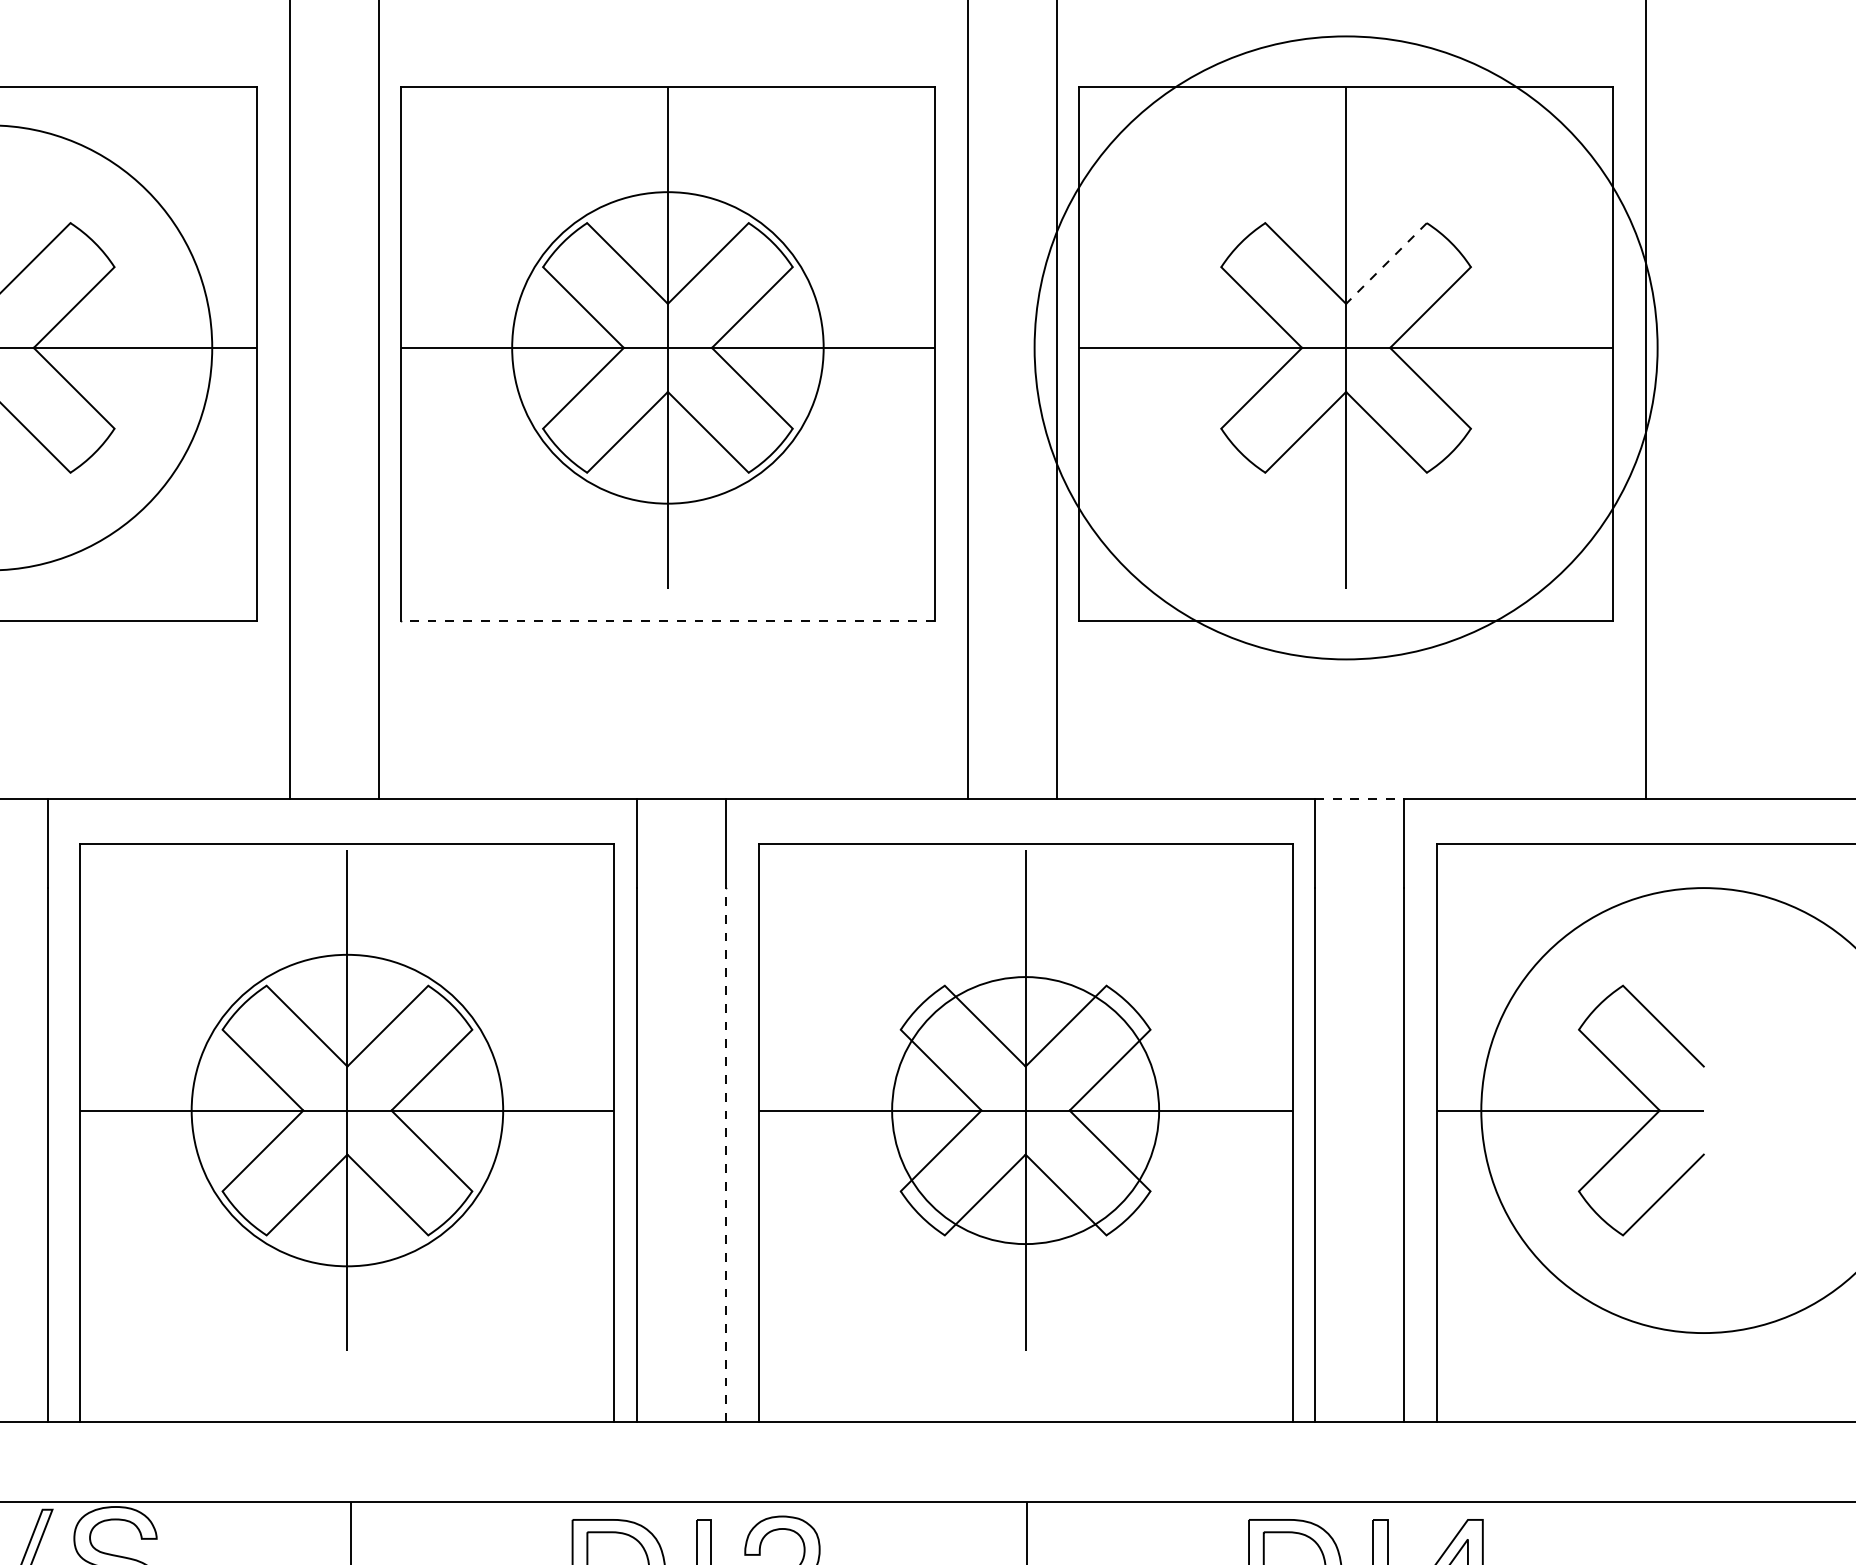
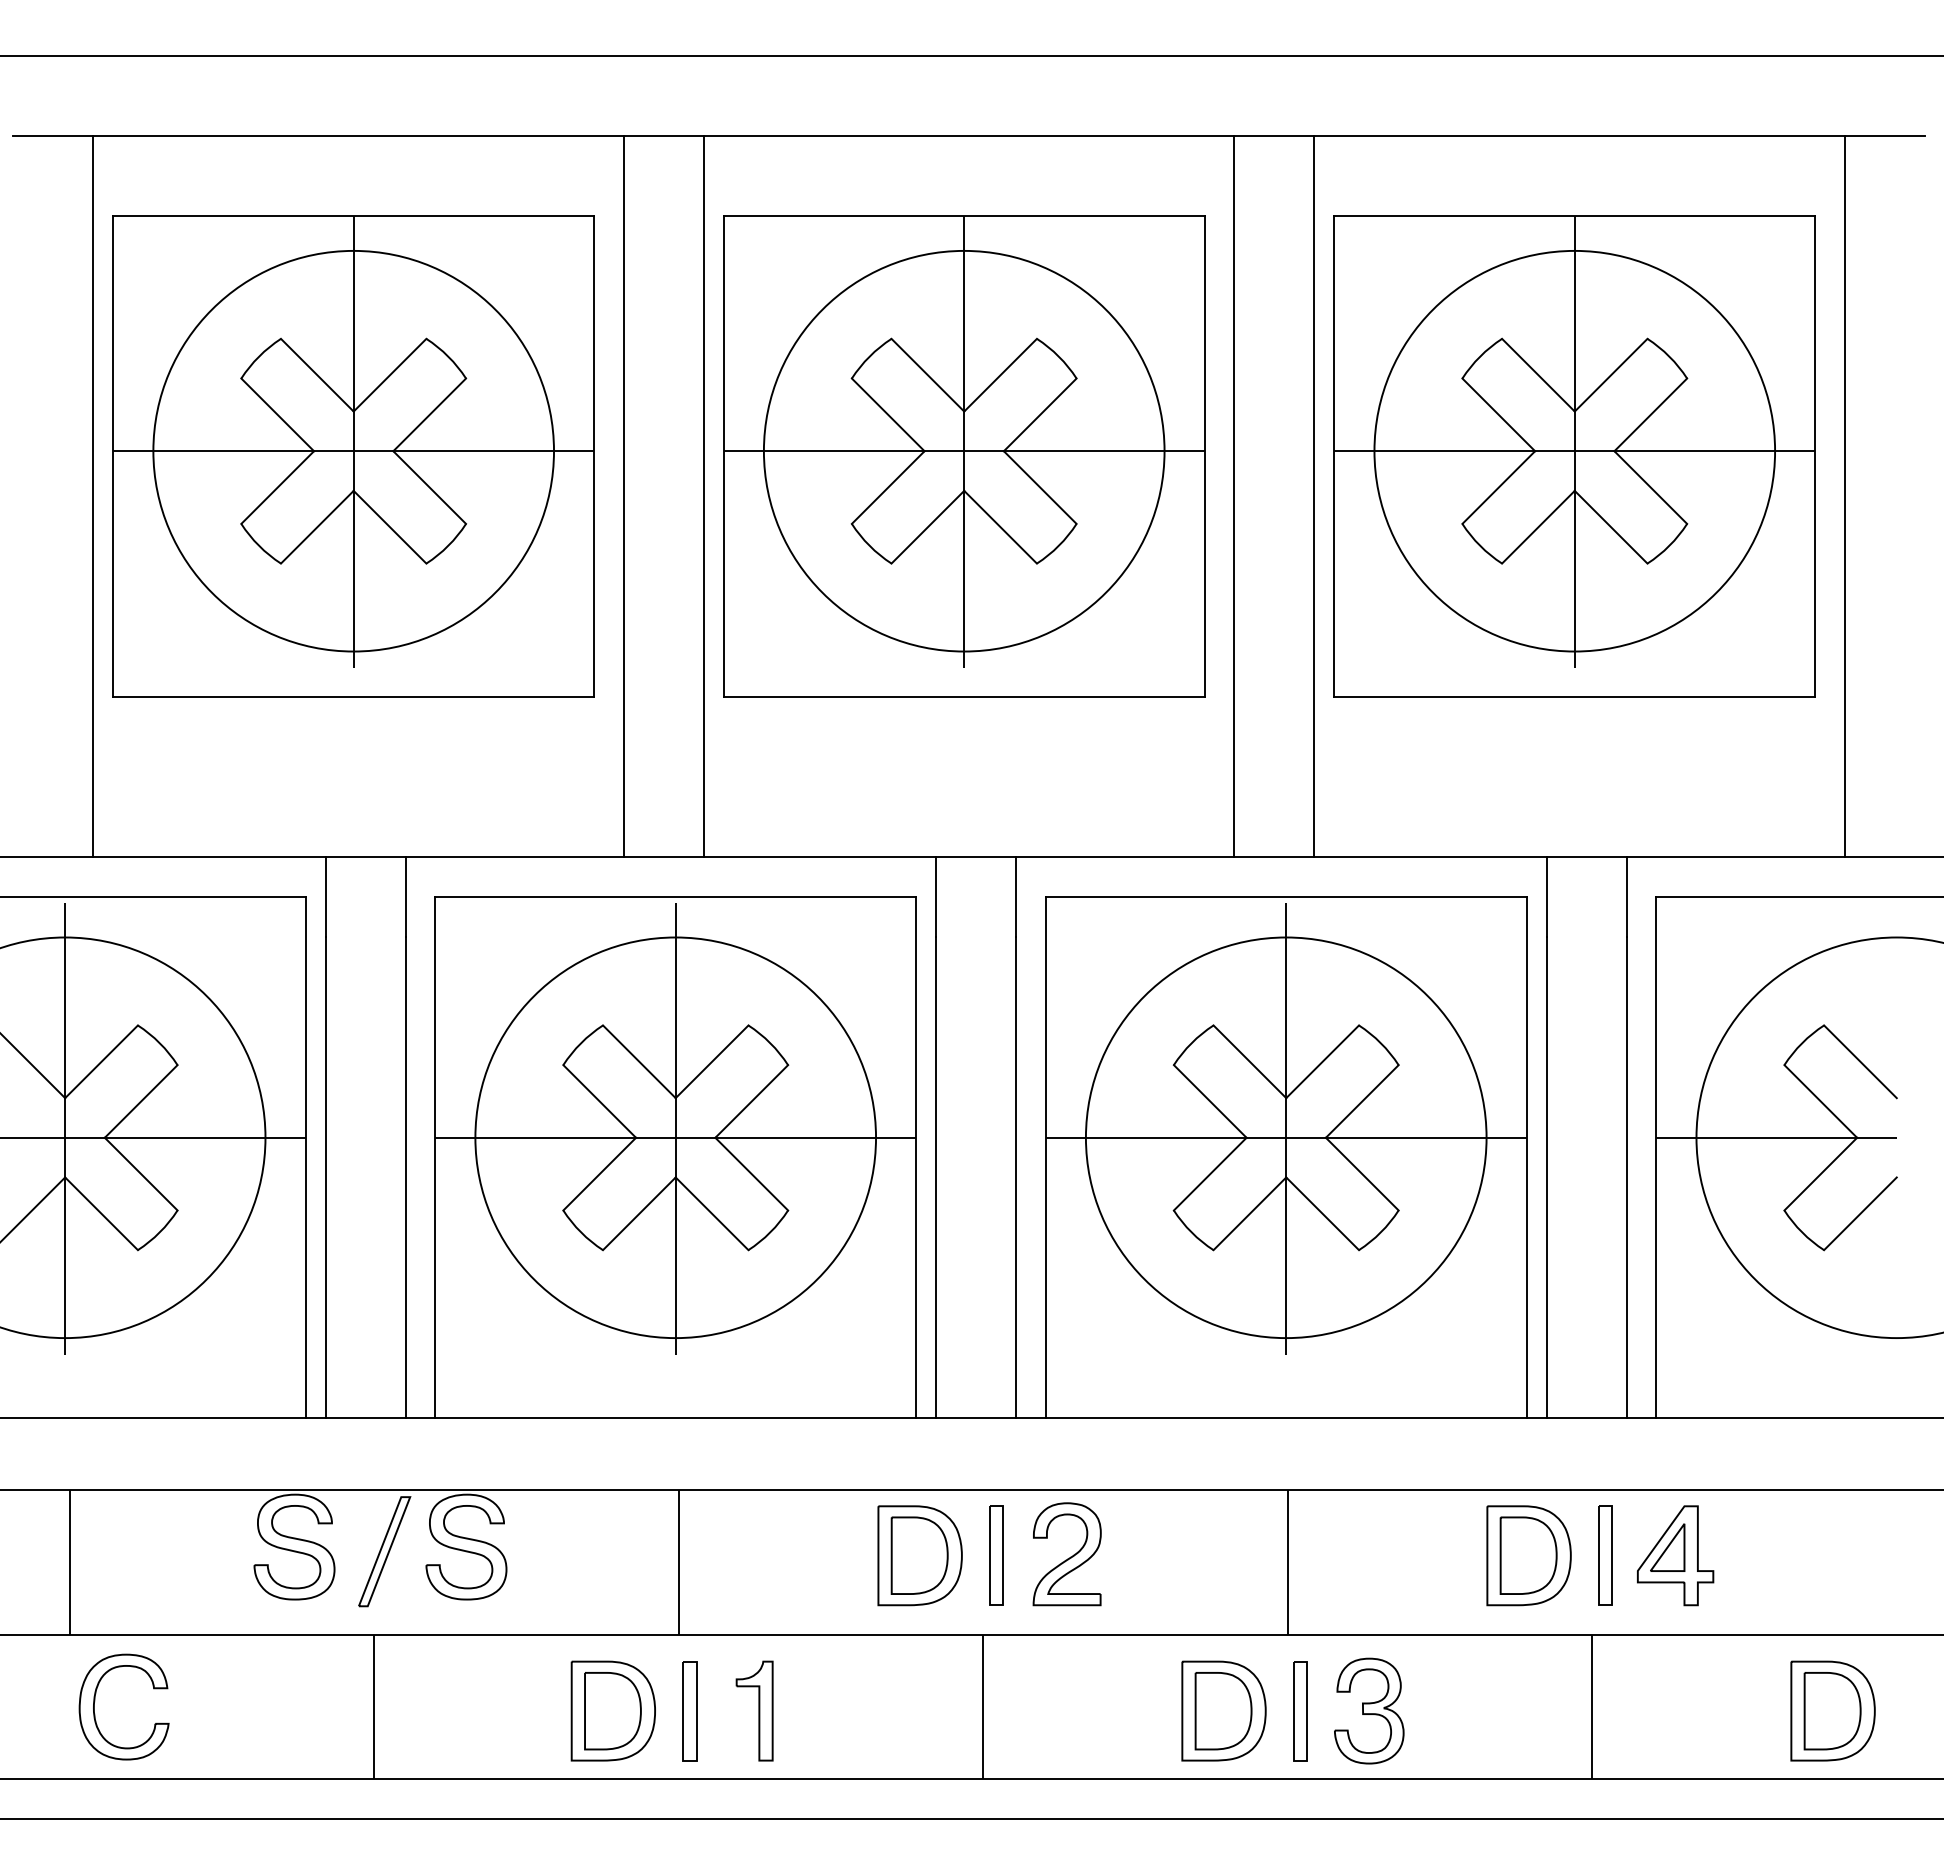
line: (1385, 263) -> (1610, 375), dashed -> solid
circle: (667, 347) -> (963, 450), size x1.43
circle: (1345, 347) -> (1574, 450), size x0.71
line: (667, 621) -> (963, 697), dashed -> solid
line: (1360, 799) -> (1587, 857), dashed -> solid
circle: (347, 1110) -> (675, 1137), size x1.43
circle: (1024, 1110) -> (1285, 1137), size x1.67
line: (725, 1154) -> (1016, 1177), dashed -> solid

